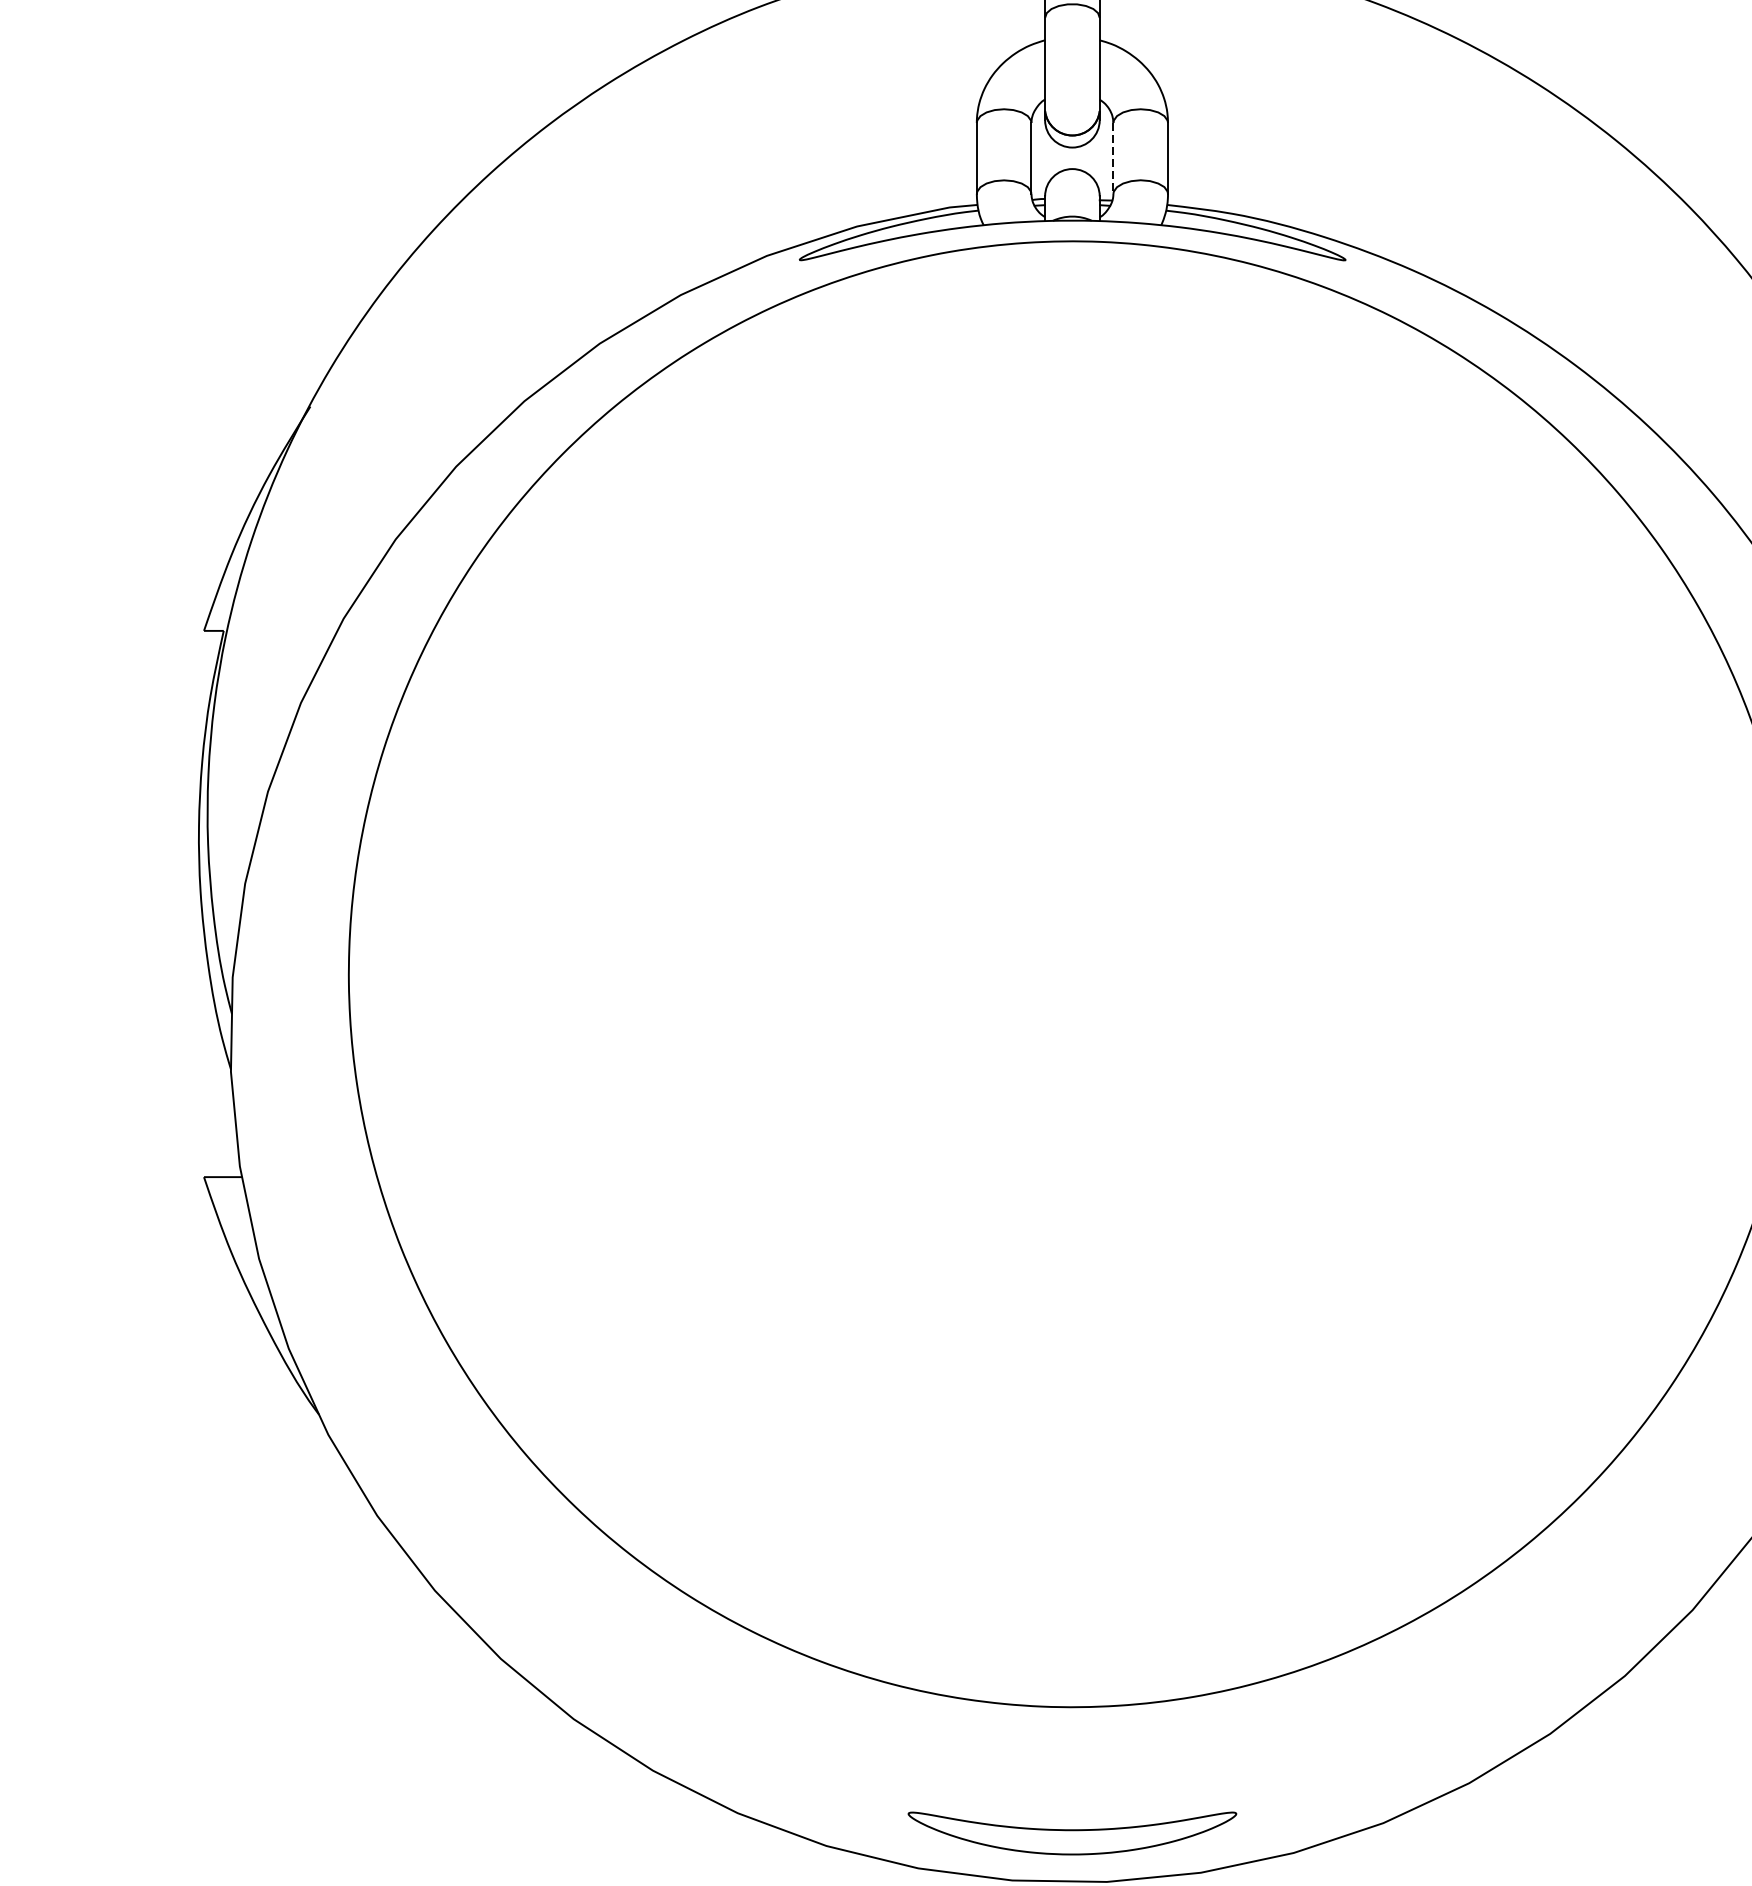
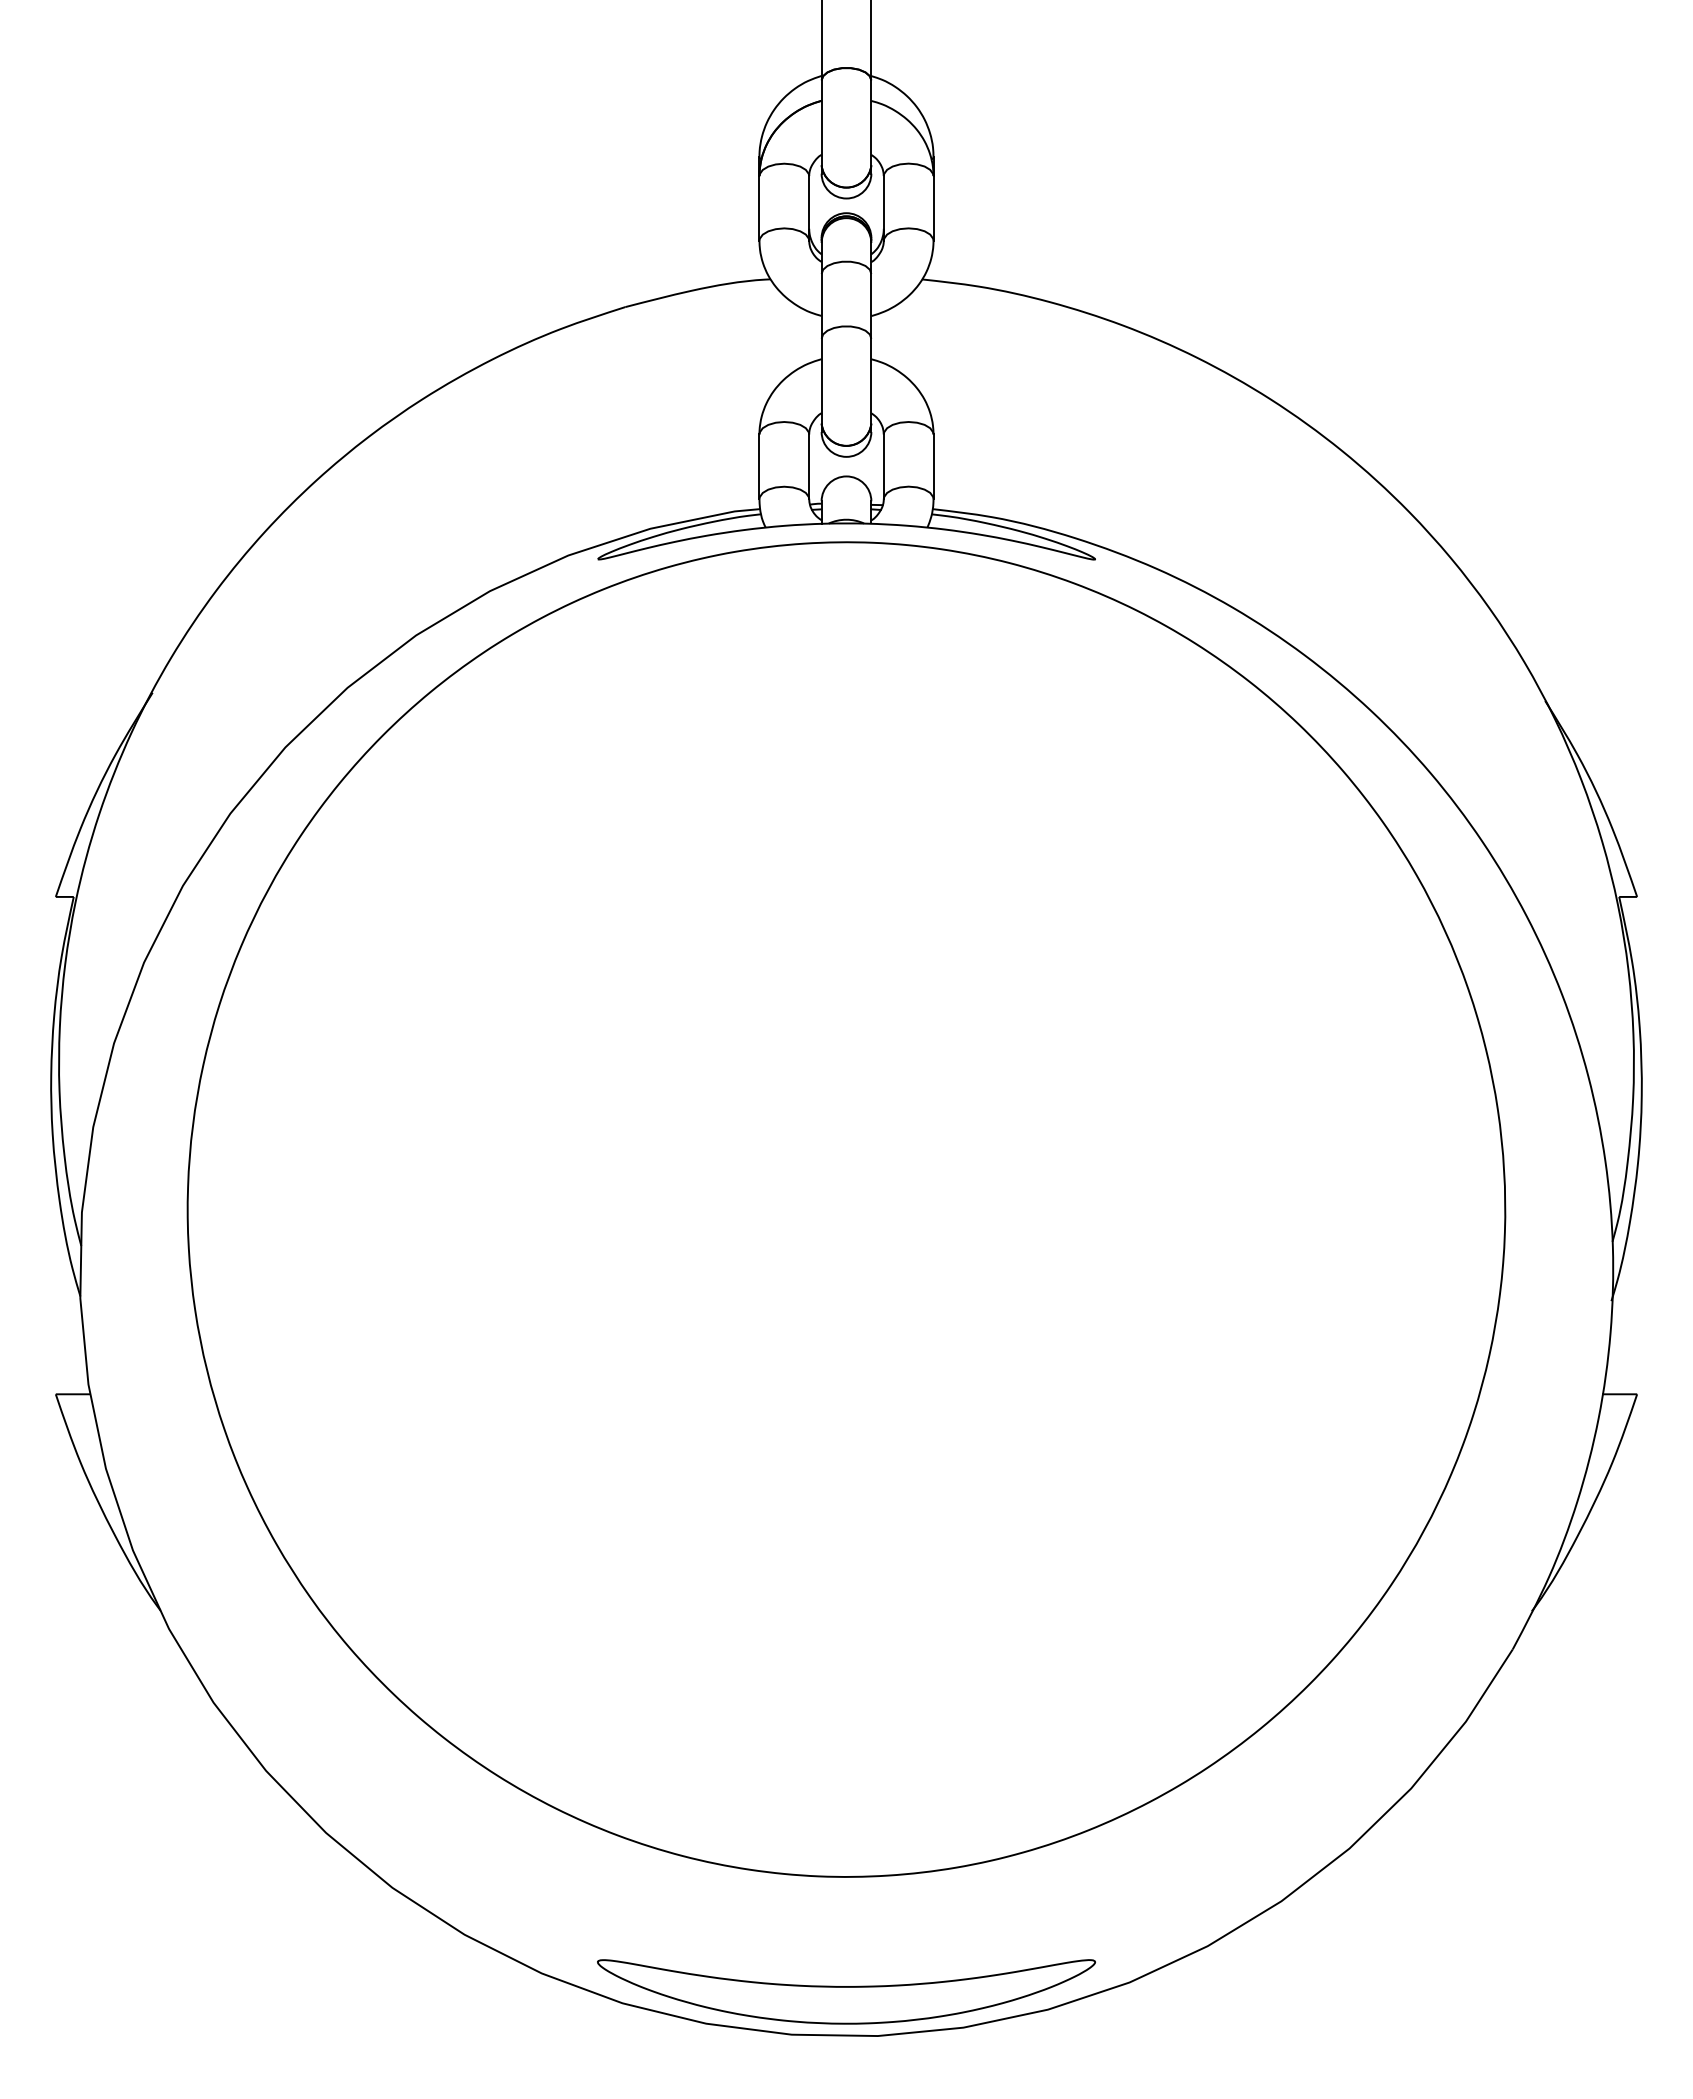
line: (1113, 159) -> (883, 467), dashed -> solid
part: (1072, 1833) -> (846, 1991), size x1.67

